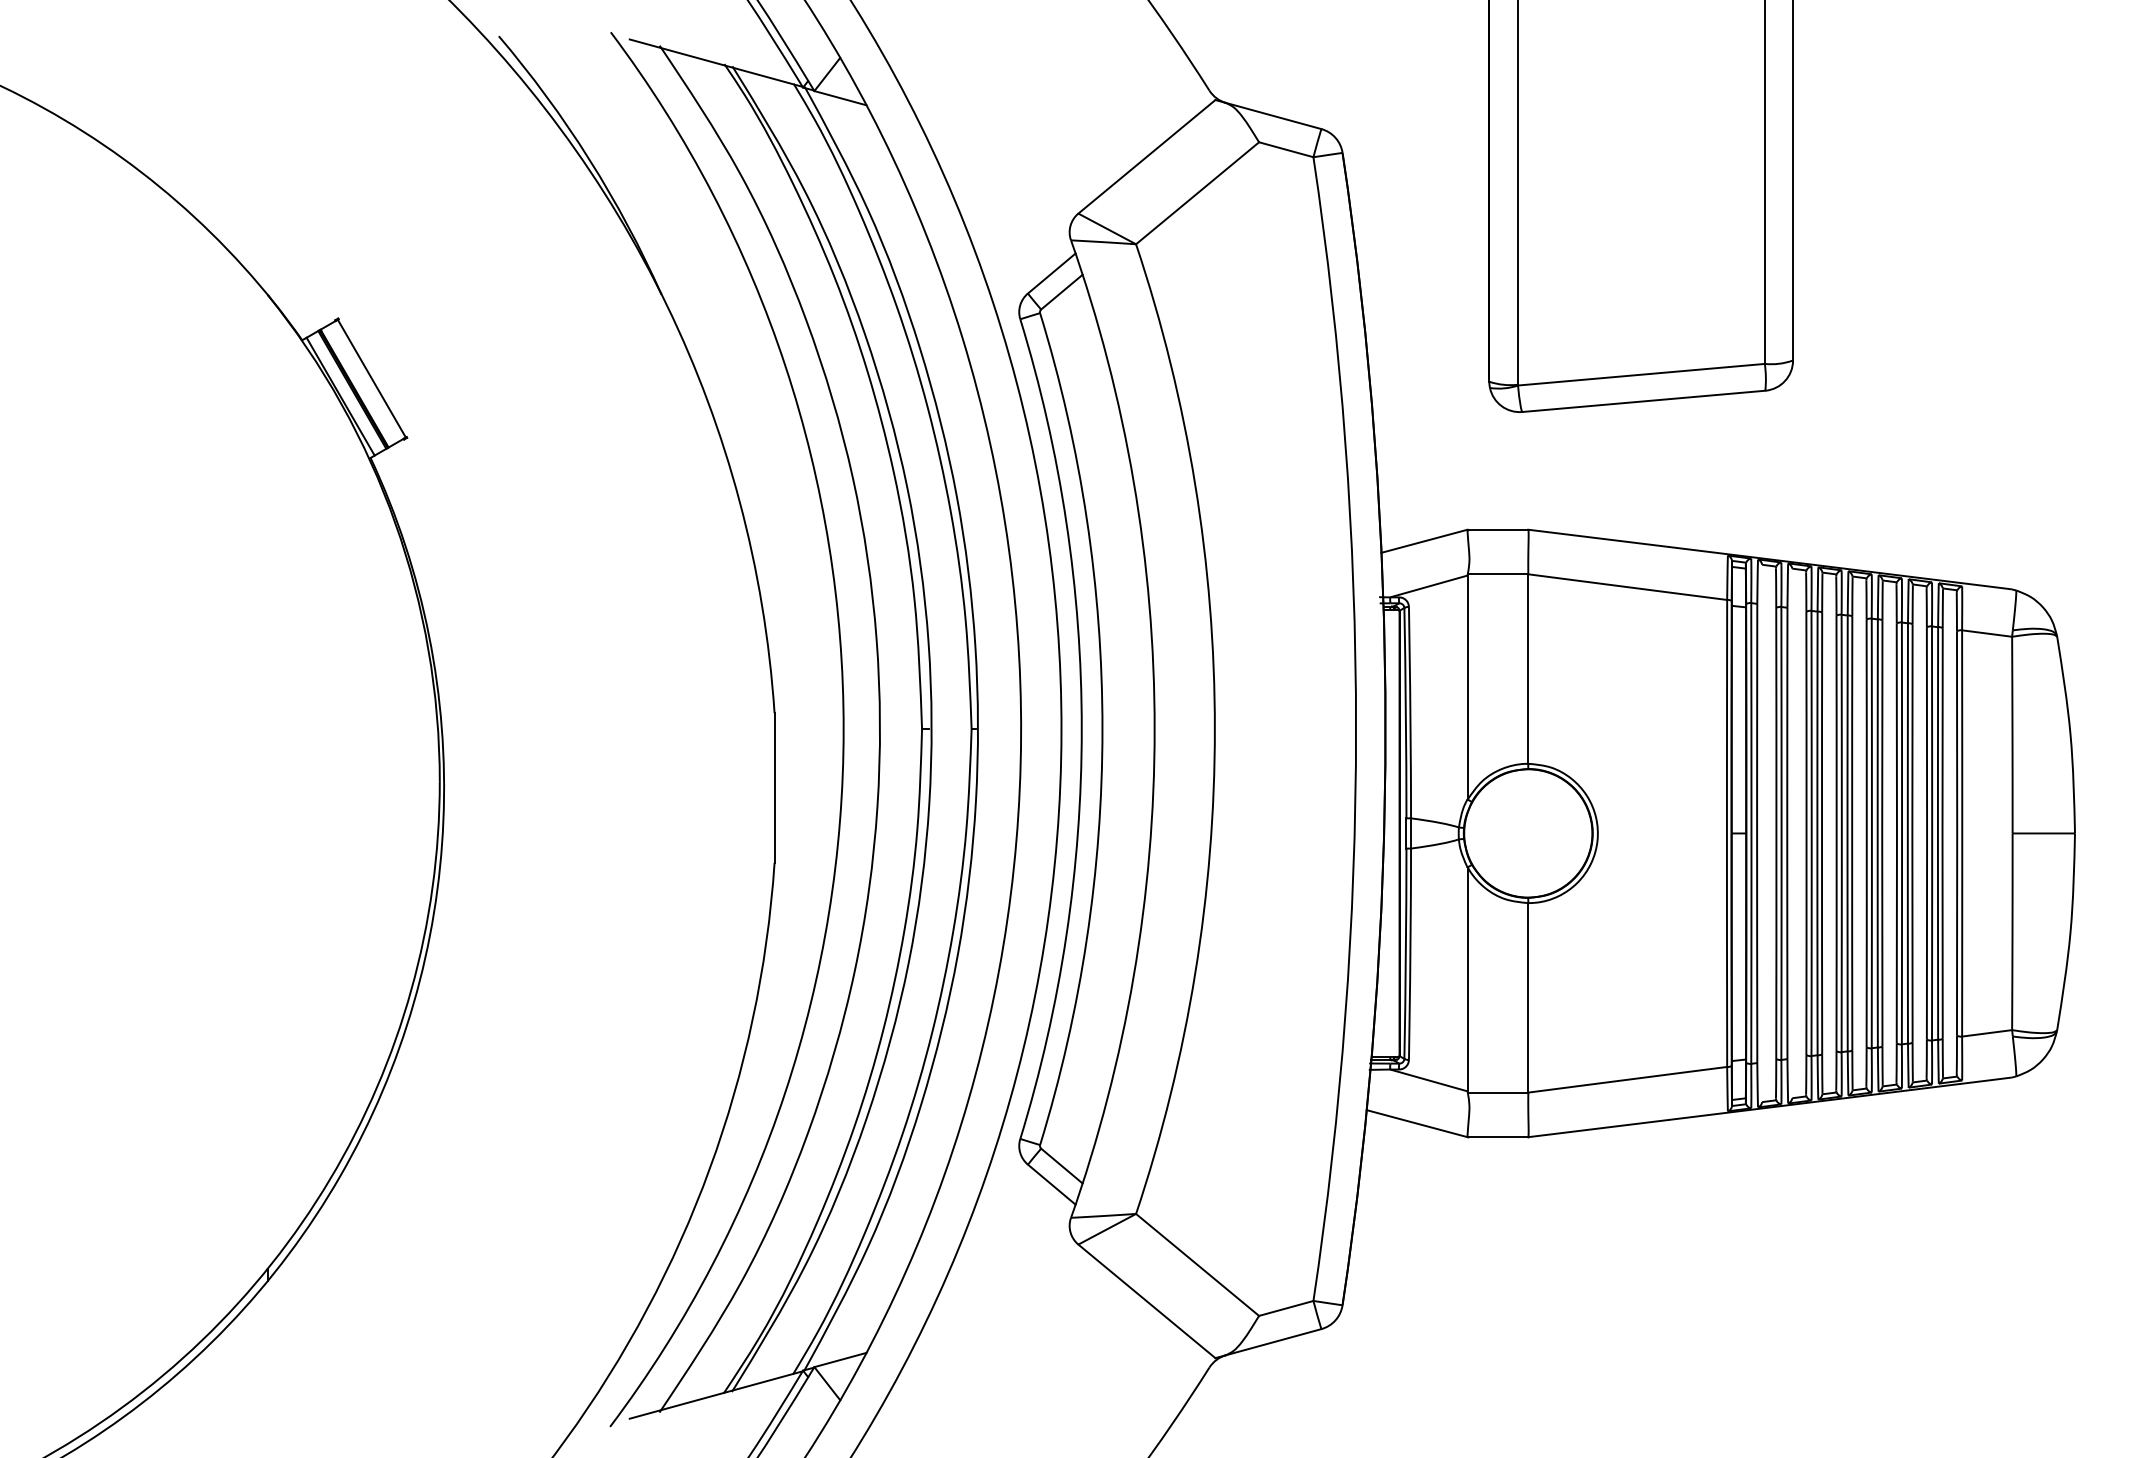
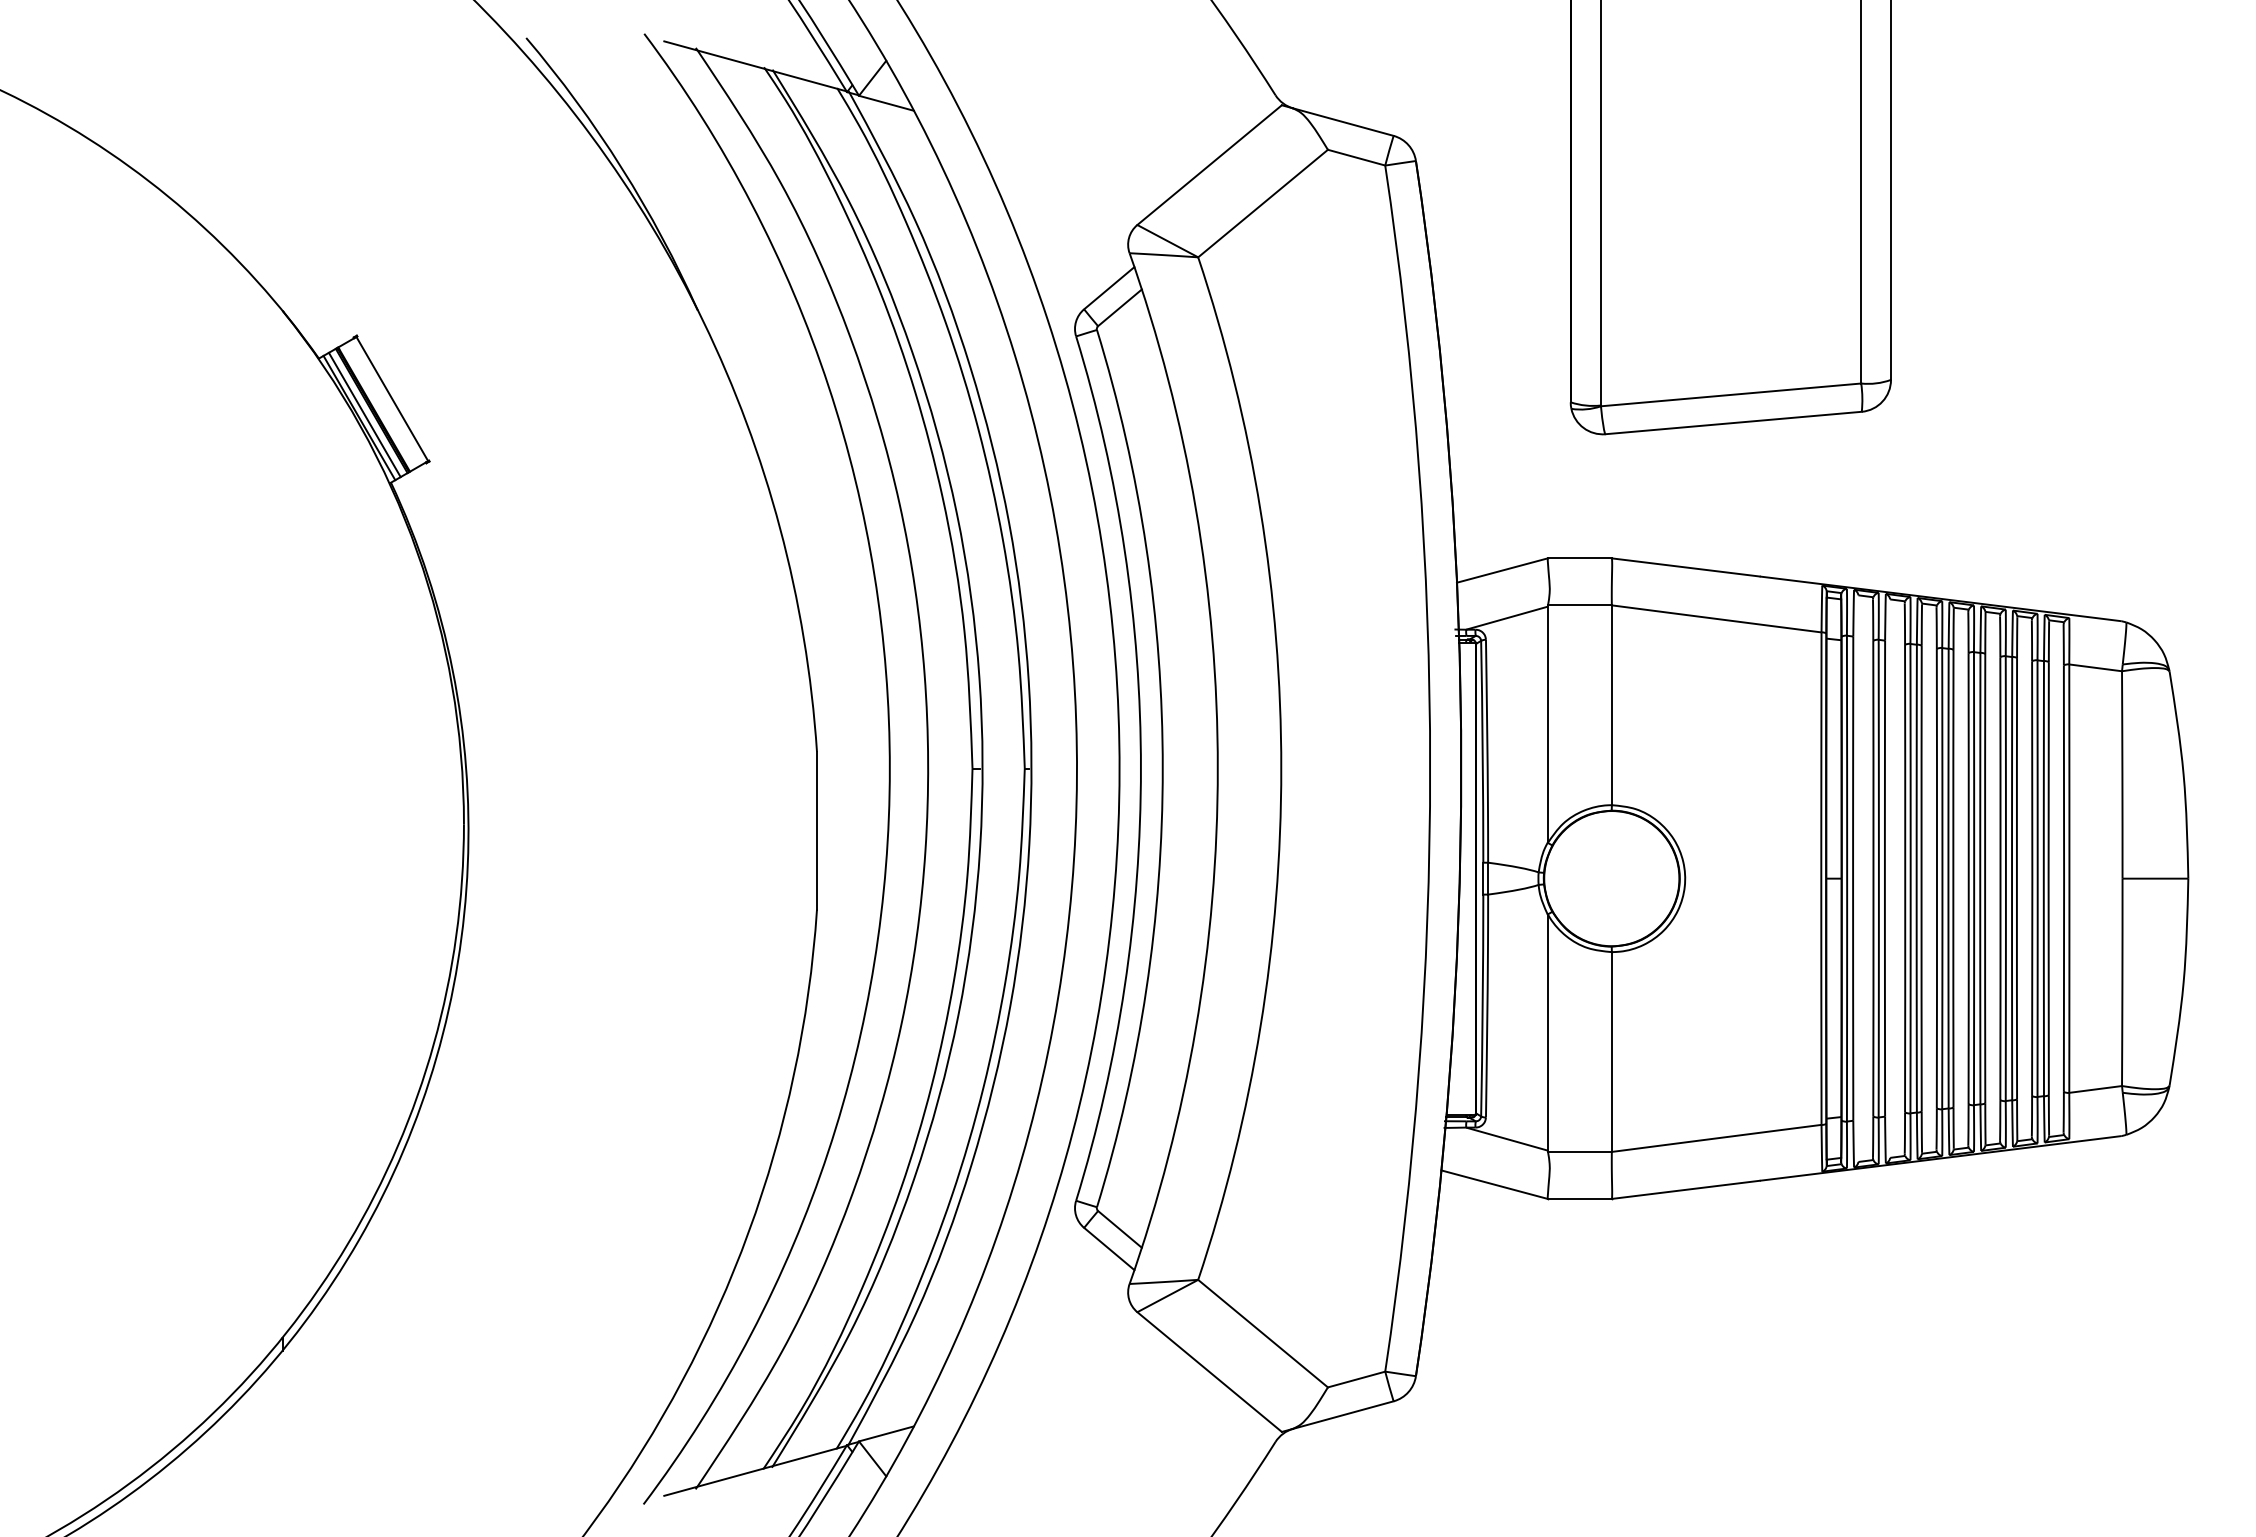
line: (345, 393) -> (364, 414), added

